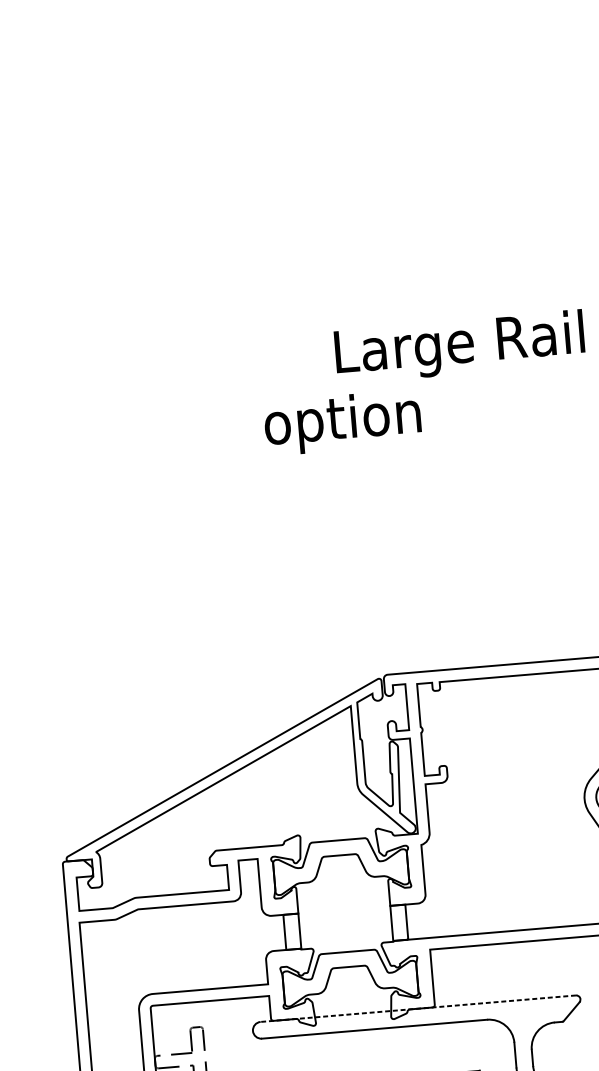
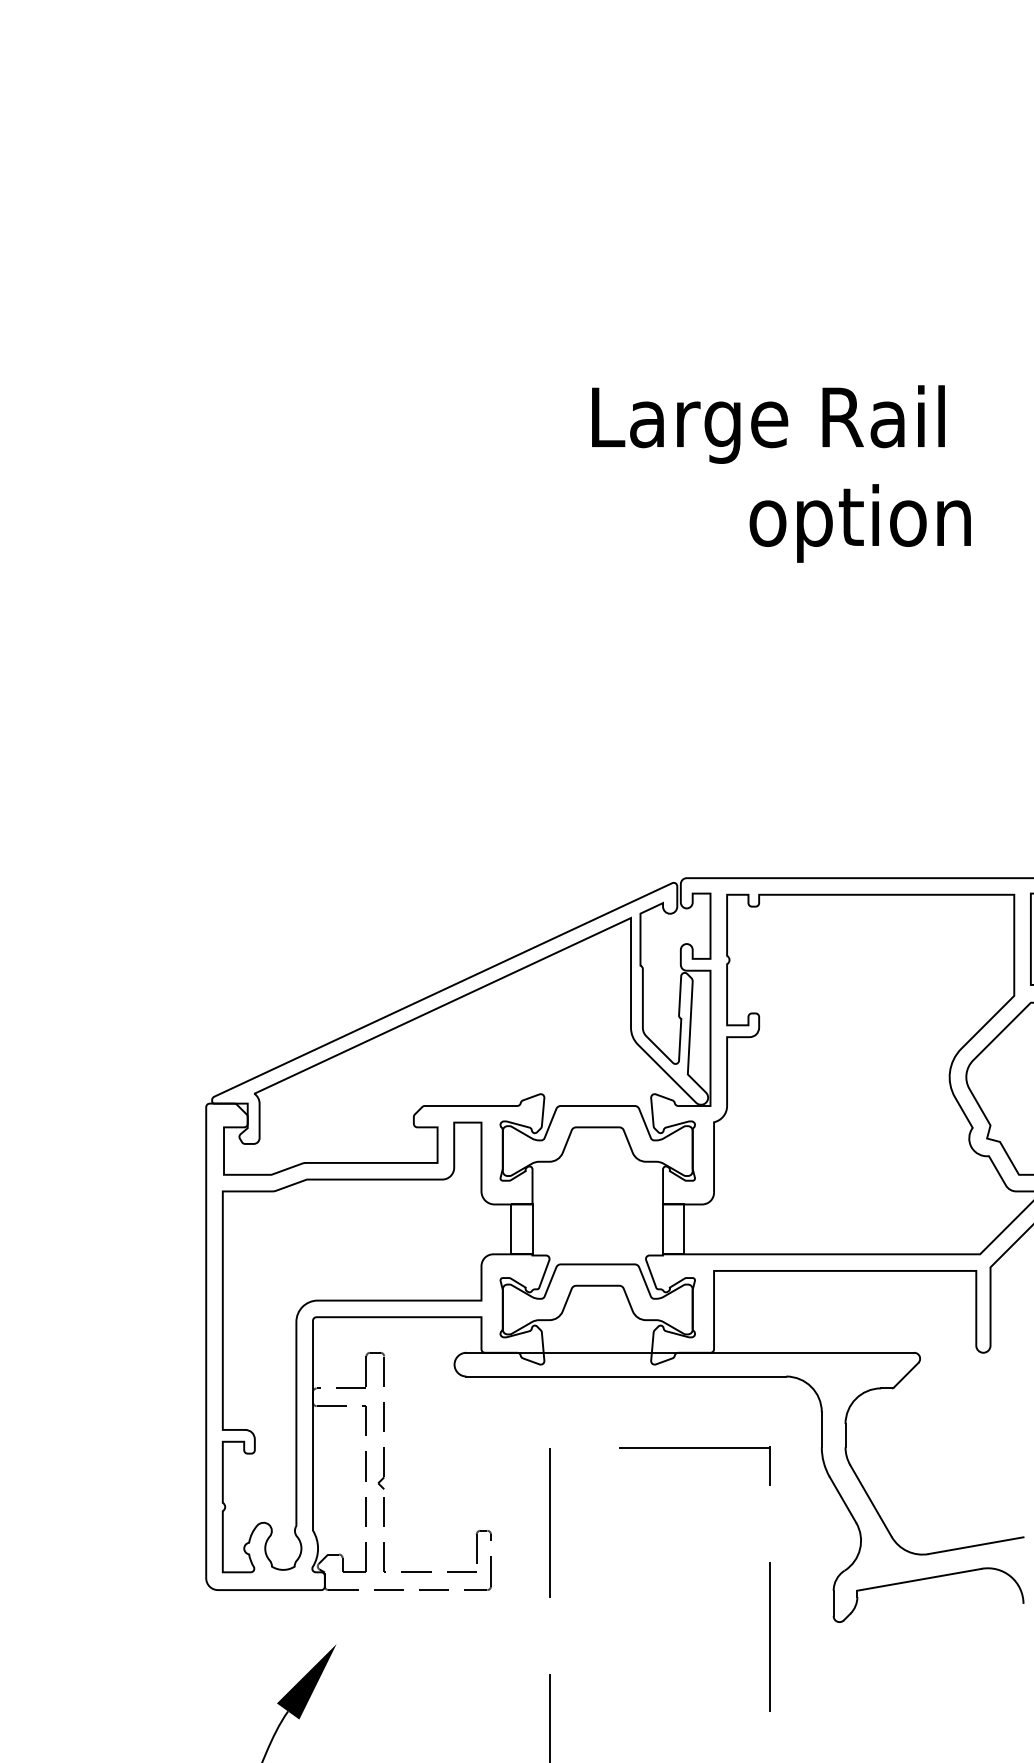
text: (459, 346) -> (768, 424), moved
text: (342, 422) -> (859, 523), moved
line: (418, 1008) -> (690, 1352), dashed -> solid

